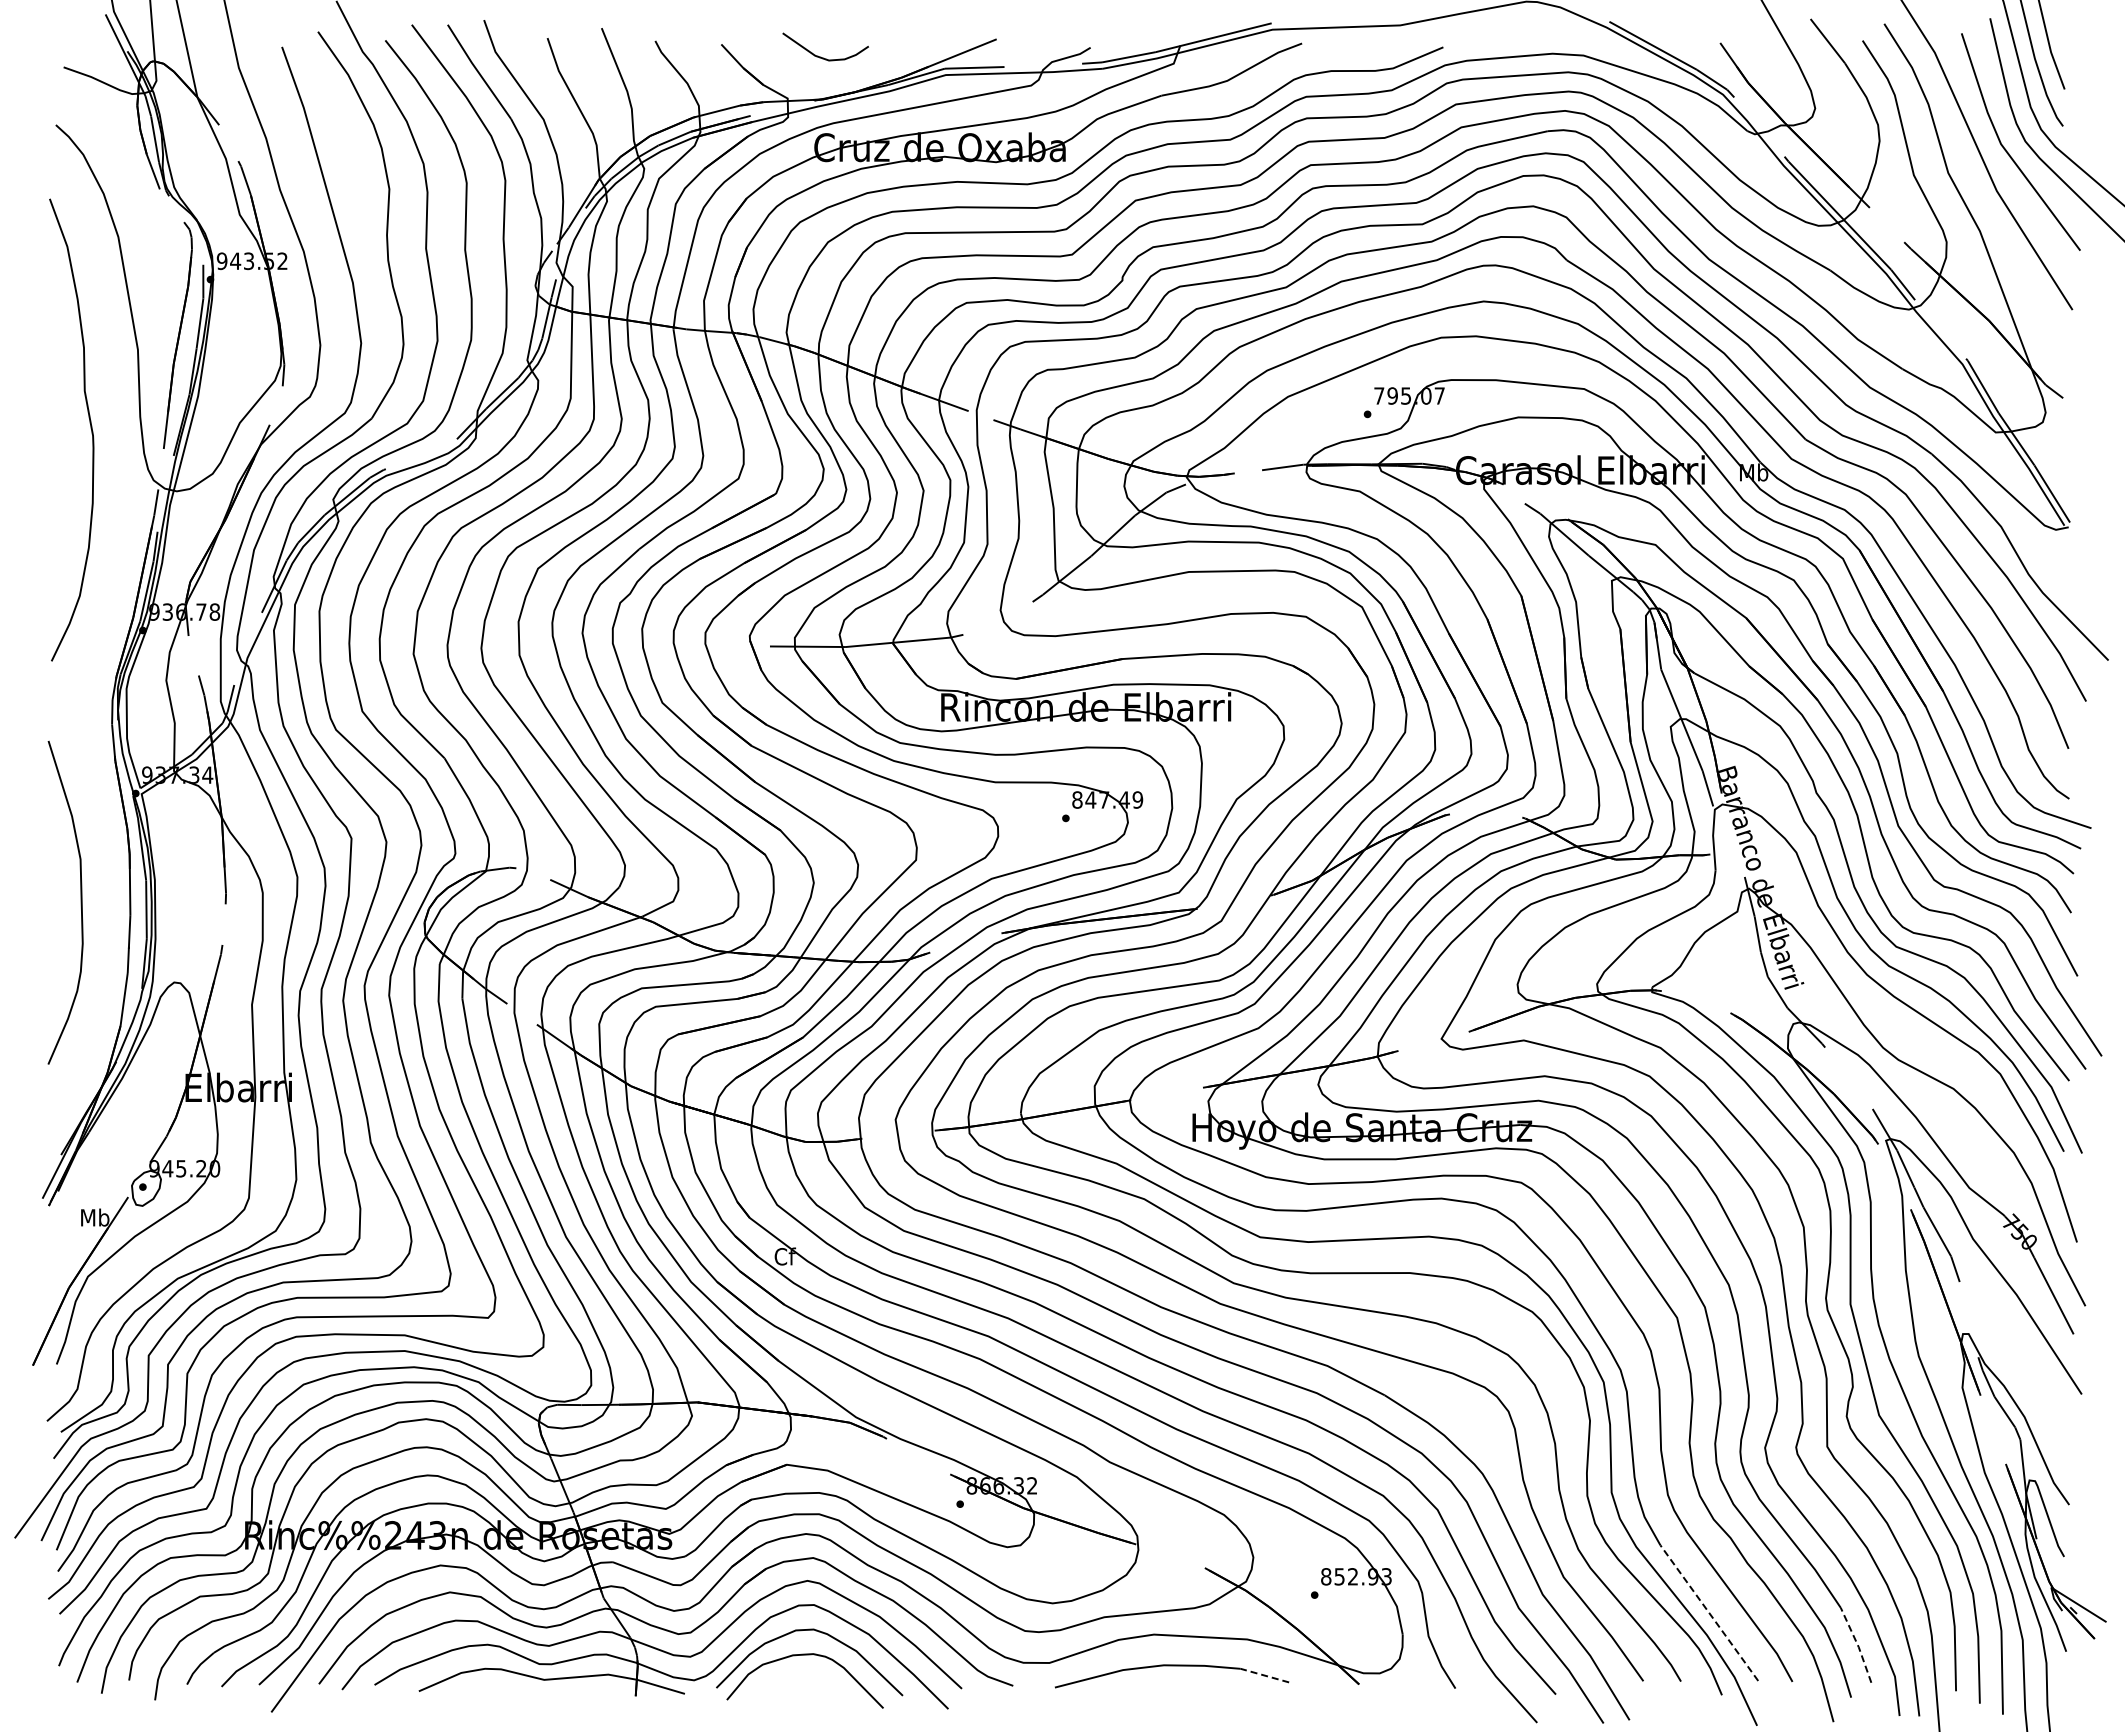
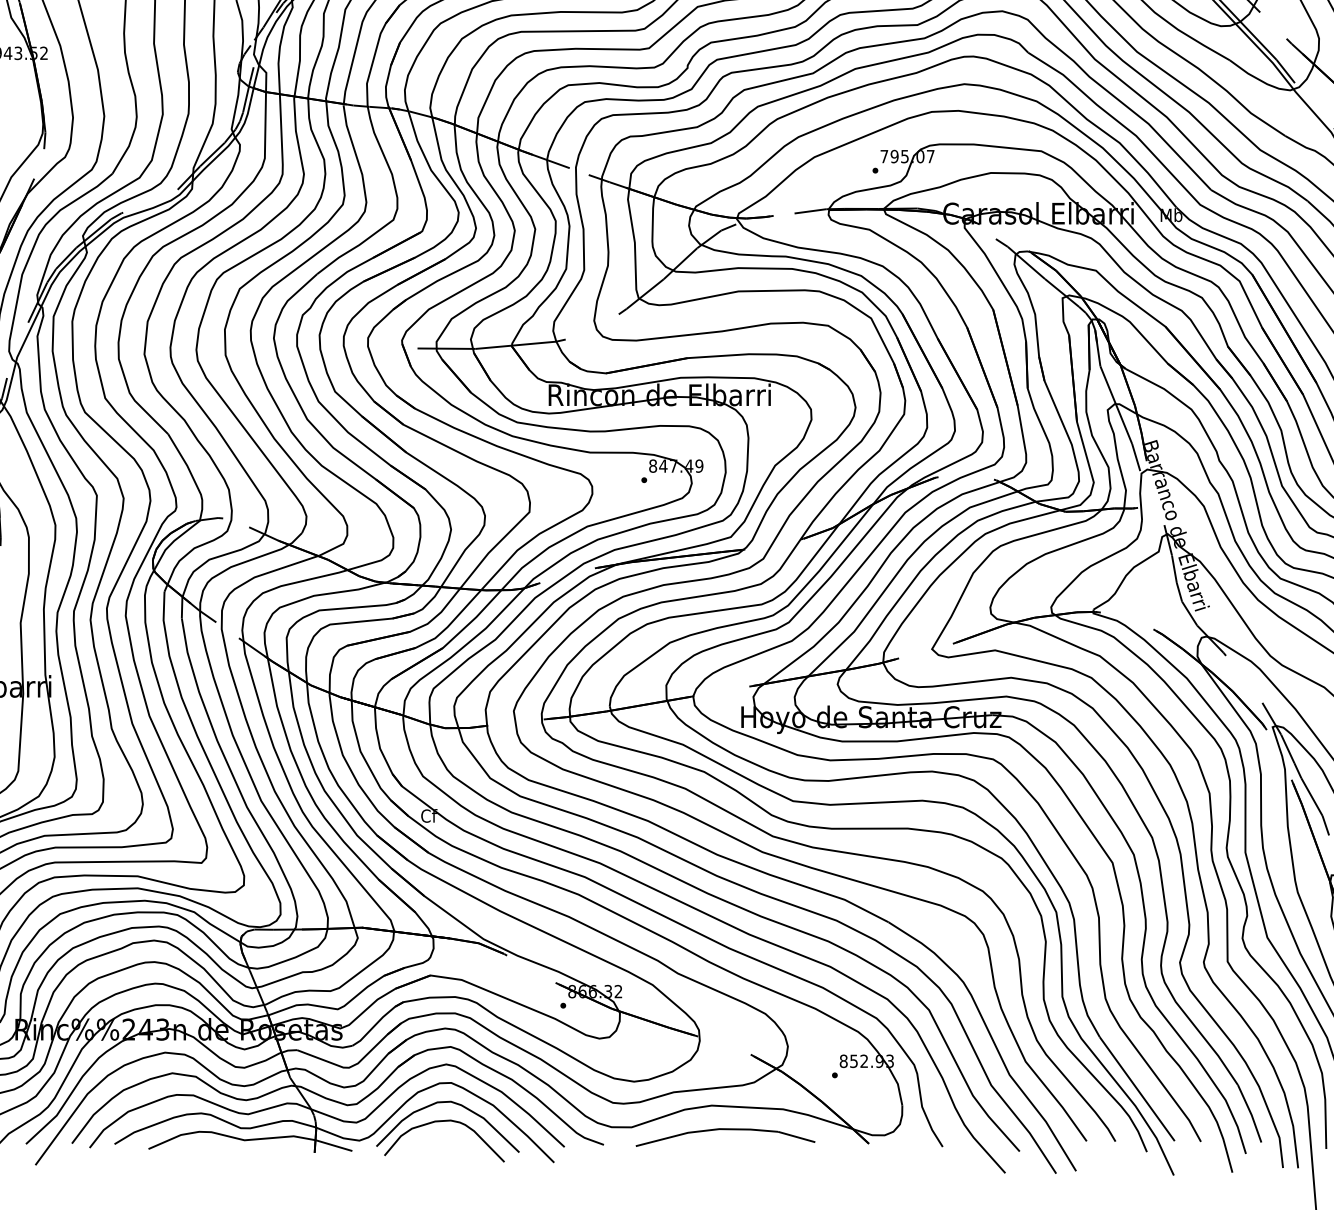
line: (1709, 1613) -> (1137, 1089), dashed -> solid
line: (1857, 1644) -> (1250, 1113), dashed -> solid
line: (1264, 1675) -> (796, 1136), dashed -> solid

